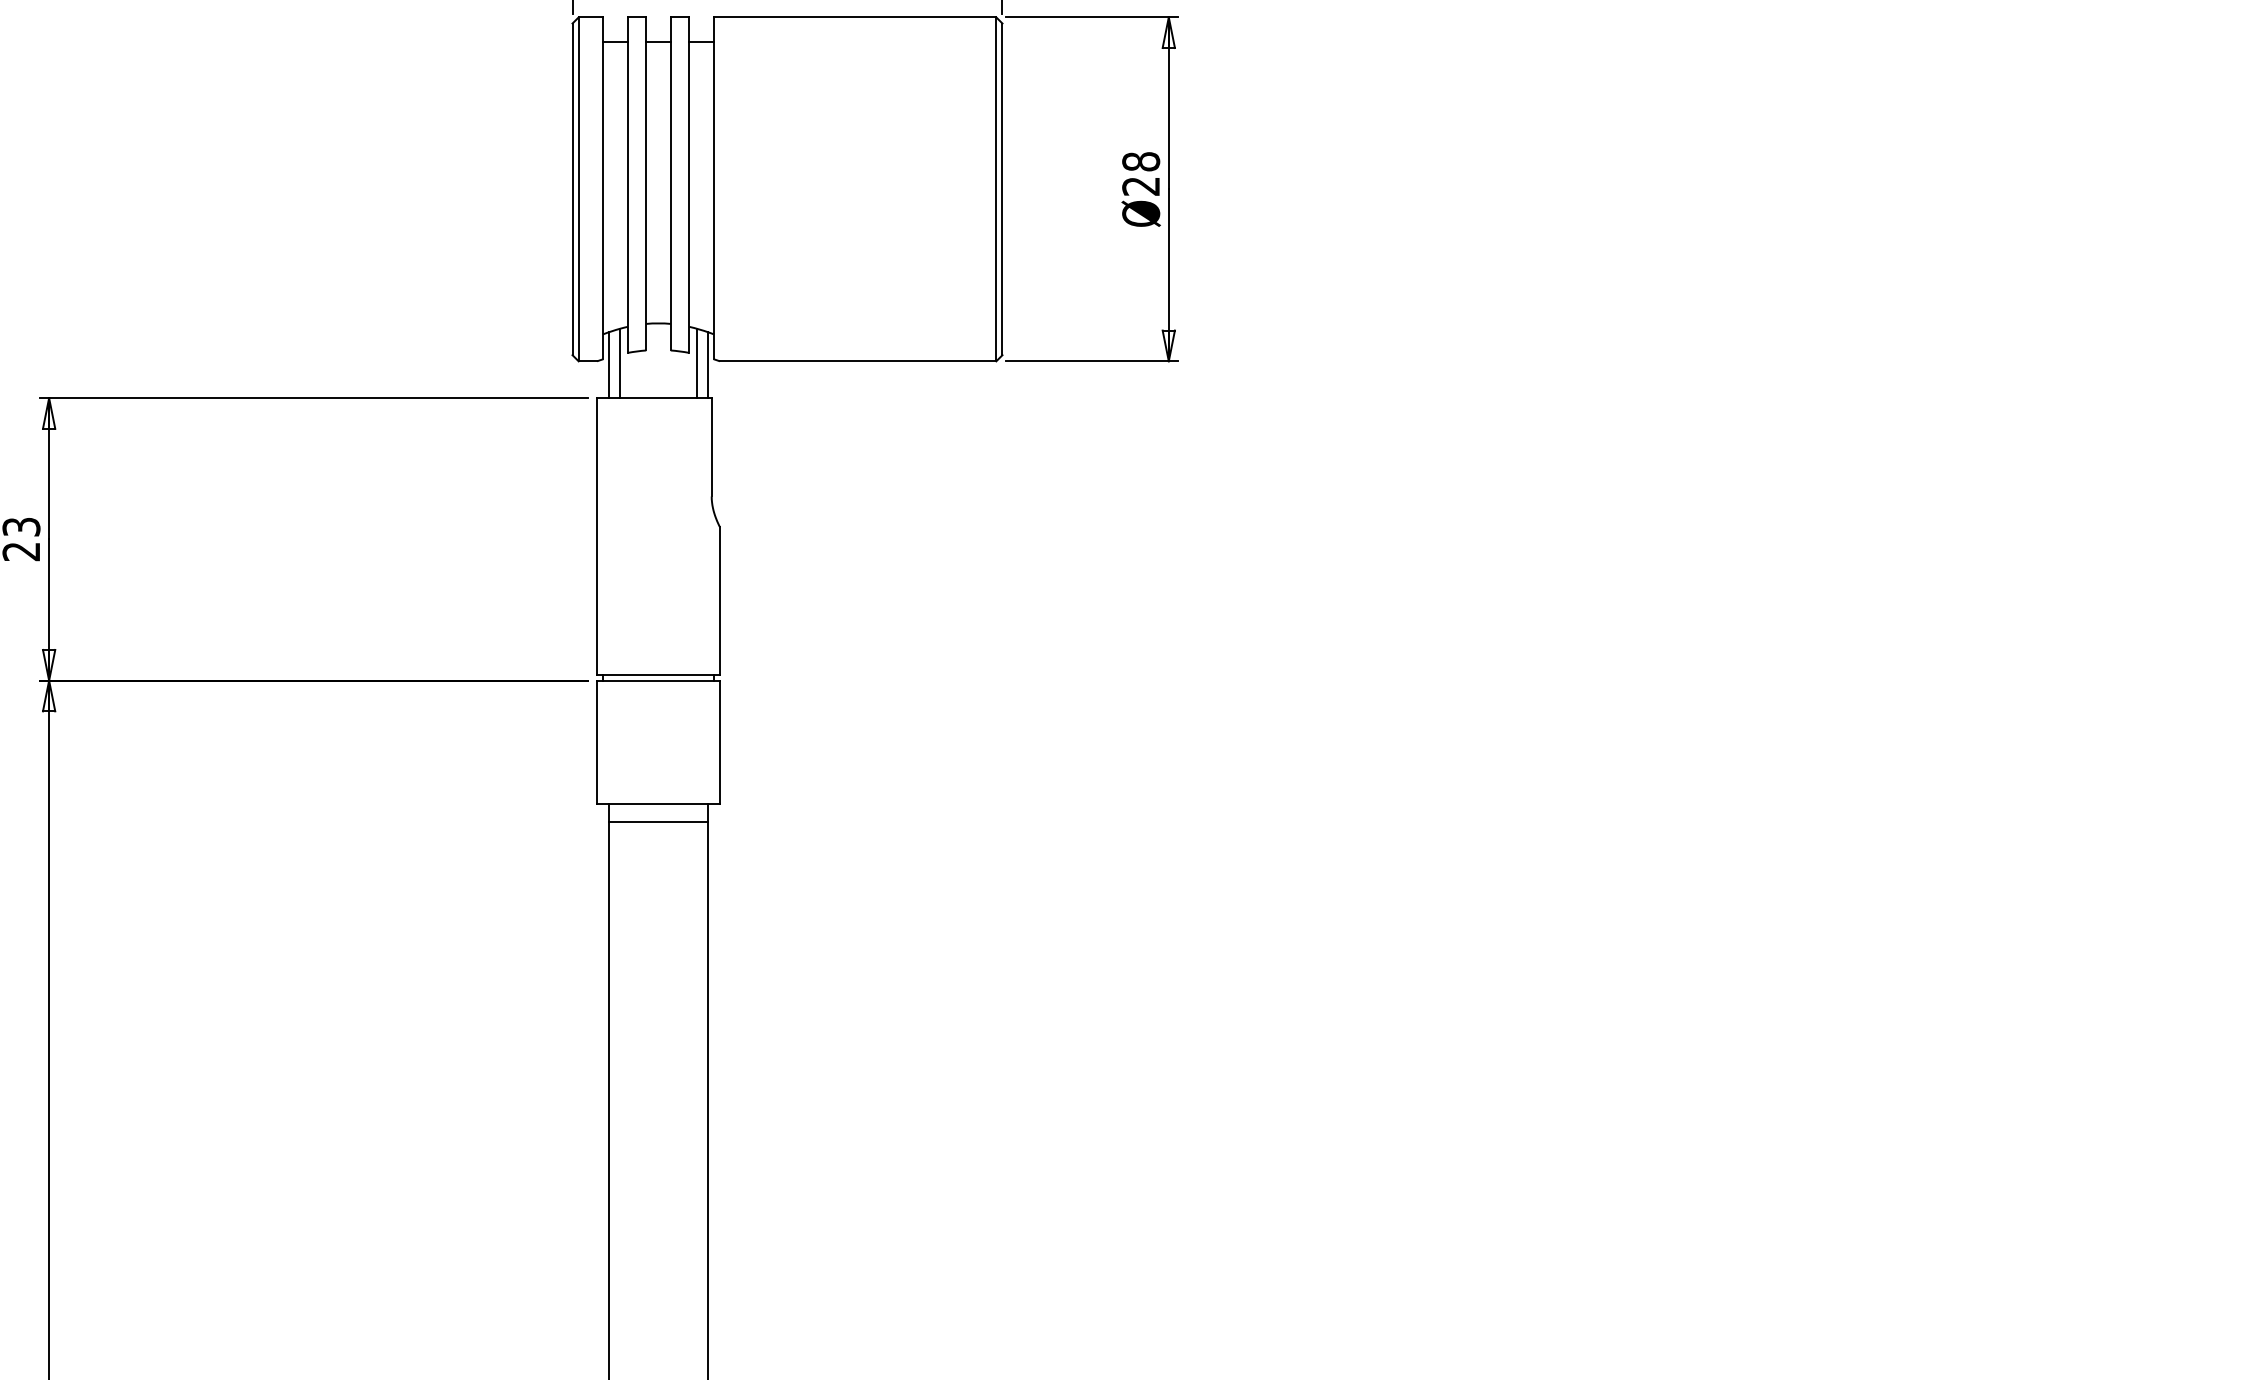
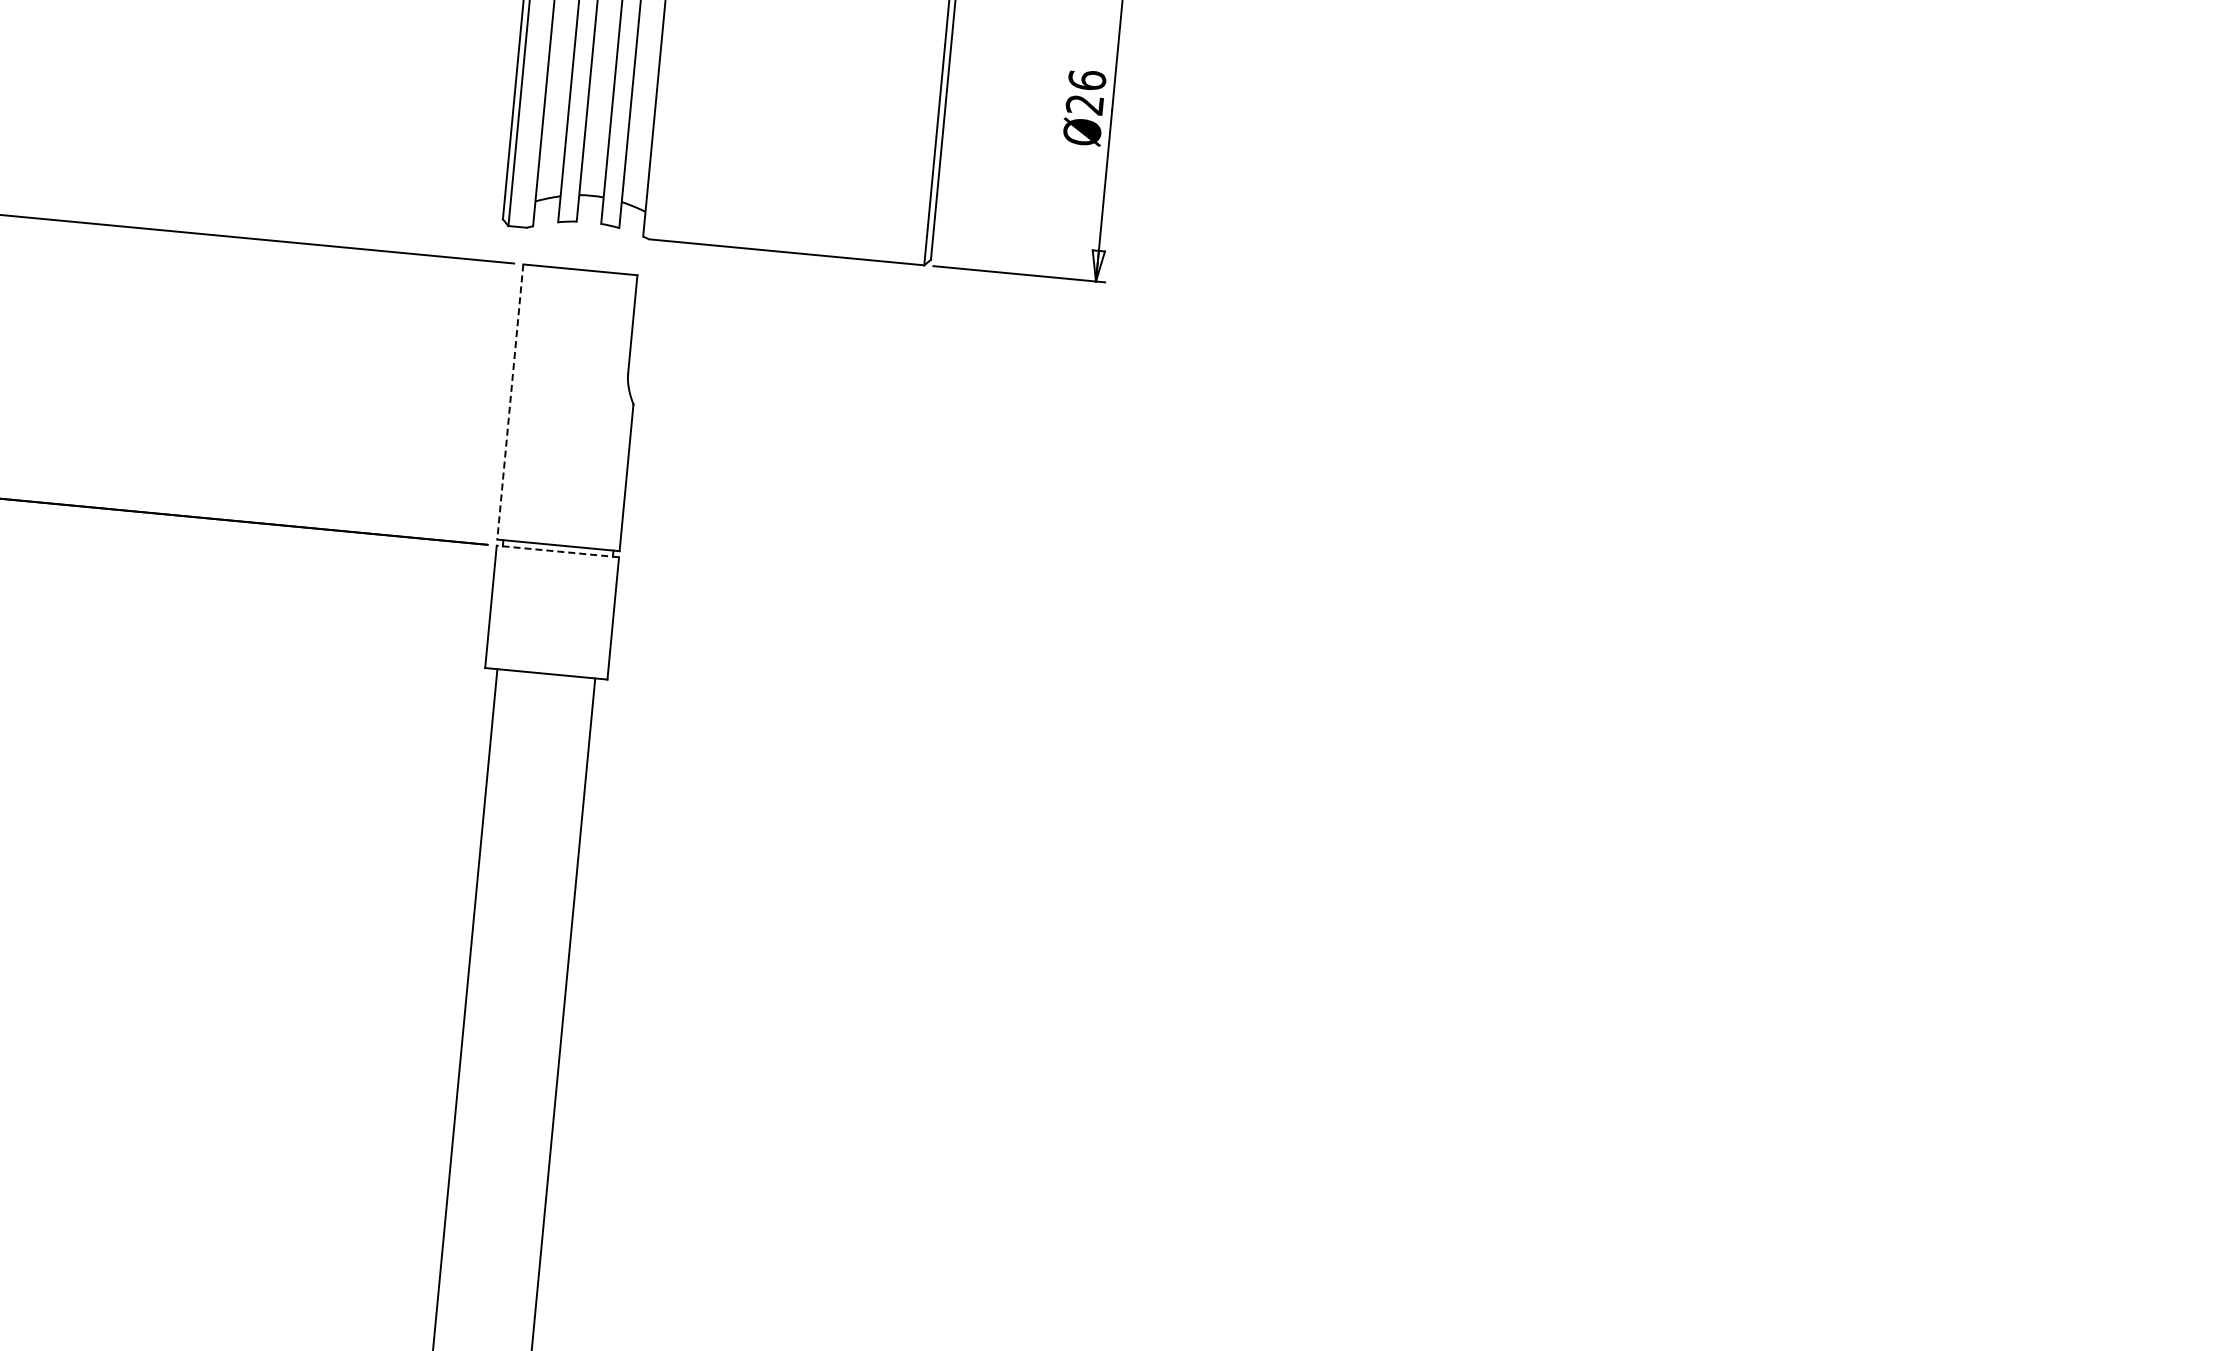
text: (1141, 161) -> (1087, 80), Ø28 -> Ø26
line: (620, 363) -> (549, 232), removed
line: (696, 363) -> (625, 239), removed
line: (609, 365) -> (538, 233), removed
line: (707, 365) -> (636, 242), removed
line: (597, 536) -> (510, 402), solid -> dashed
line: (658, 680) -> (557, 551), solid -> dashed
line: (658, 821) -> (544, 691), removed

